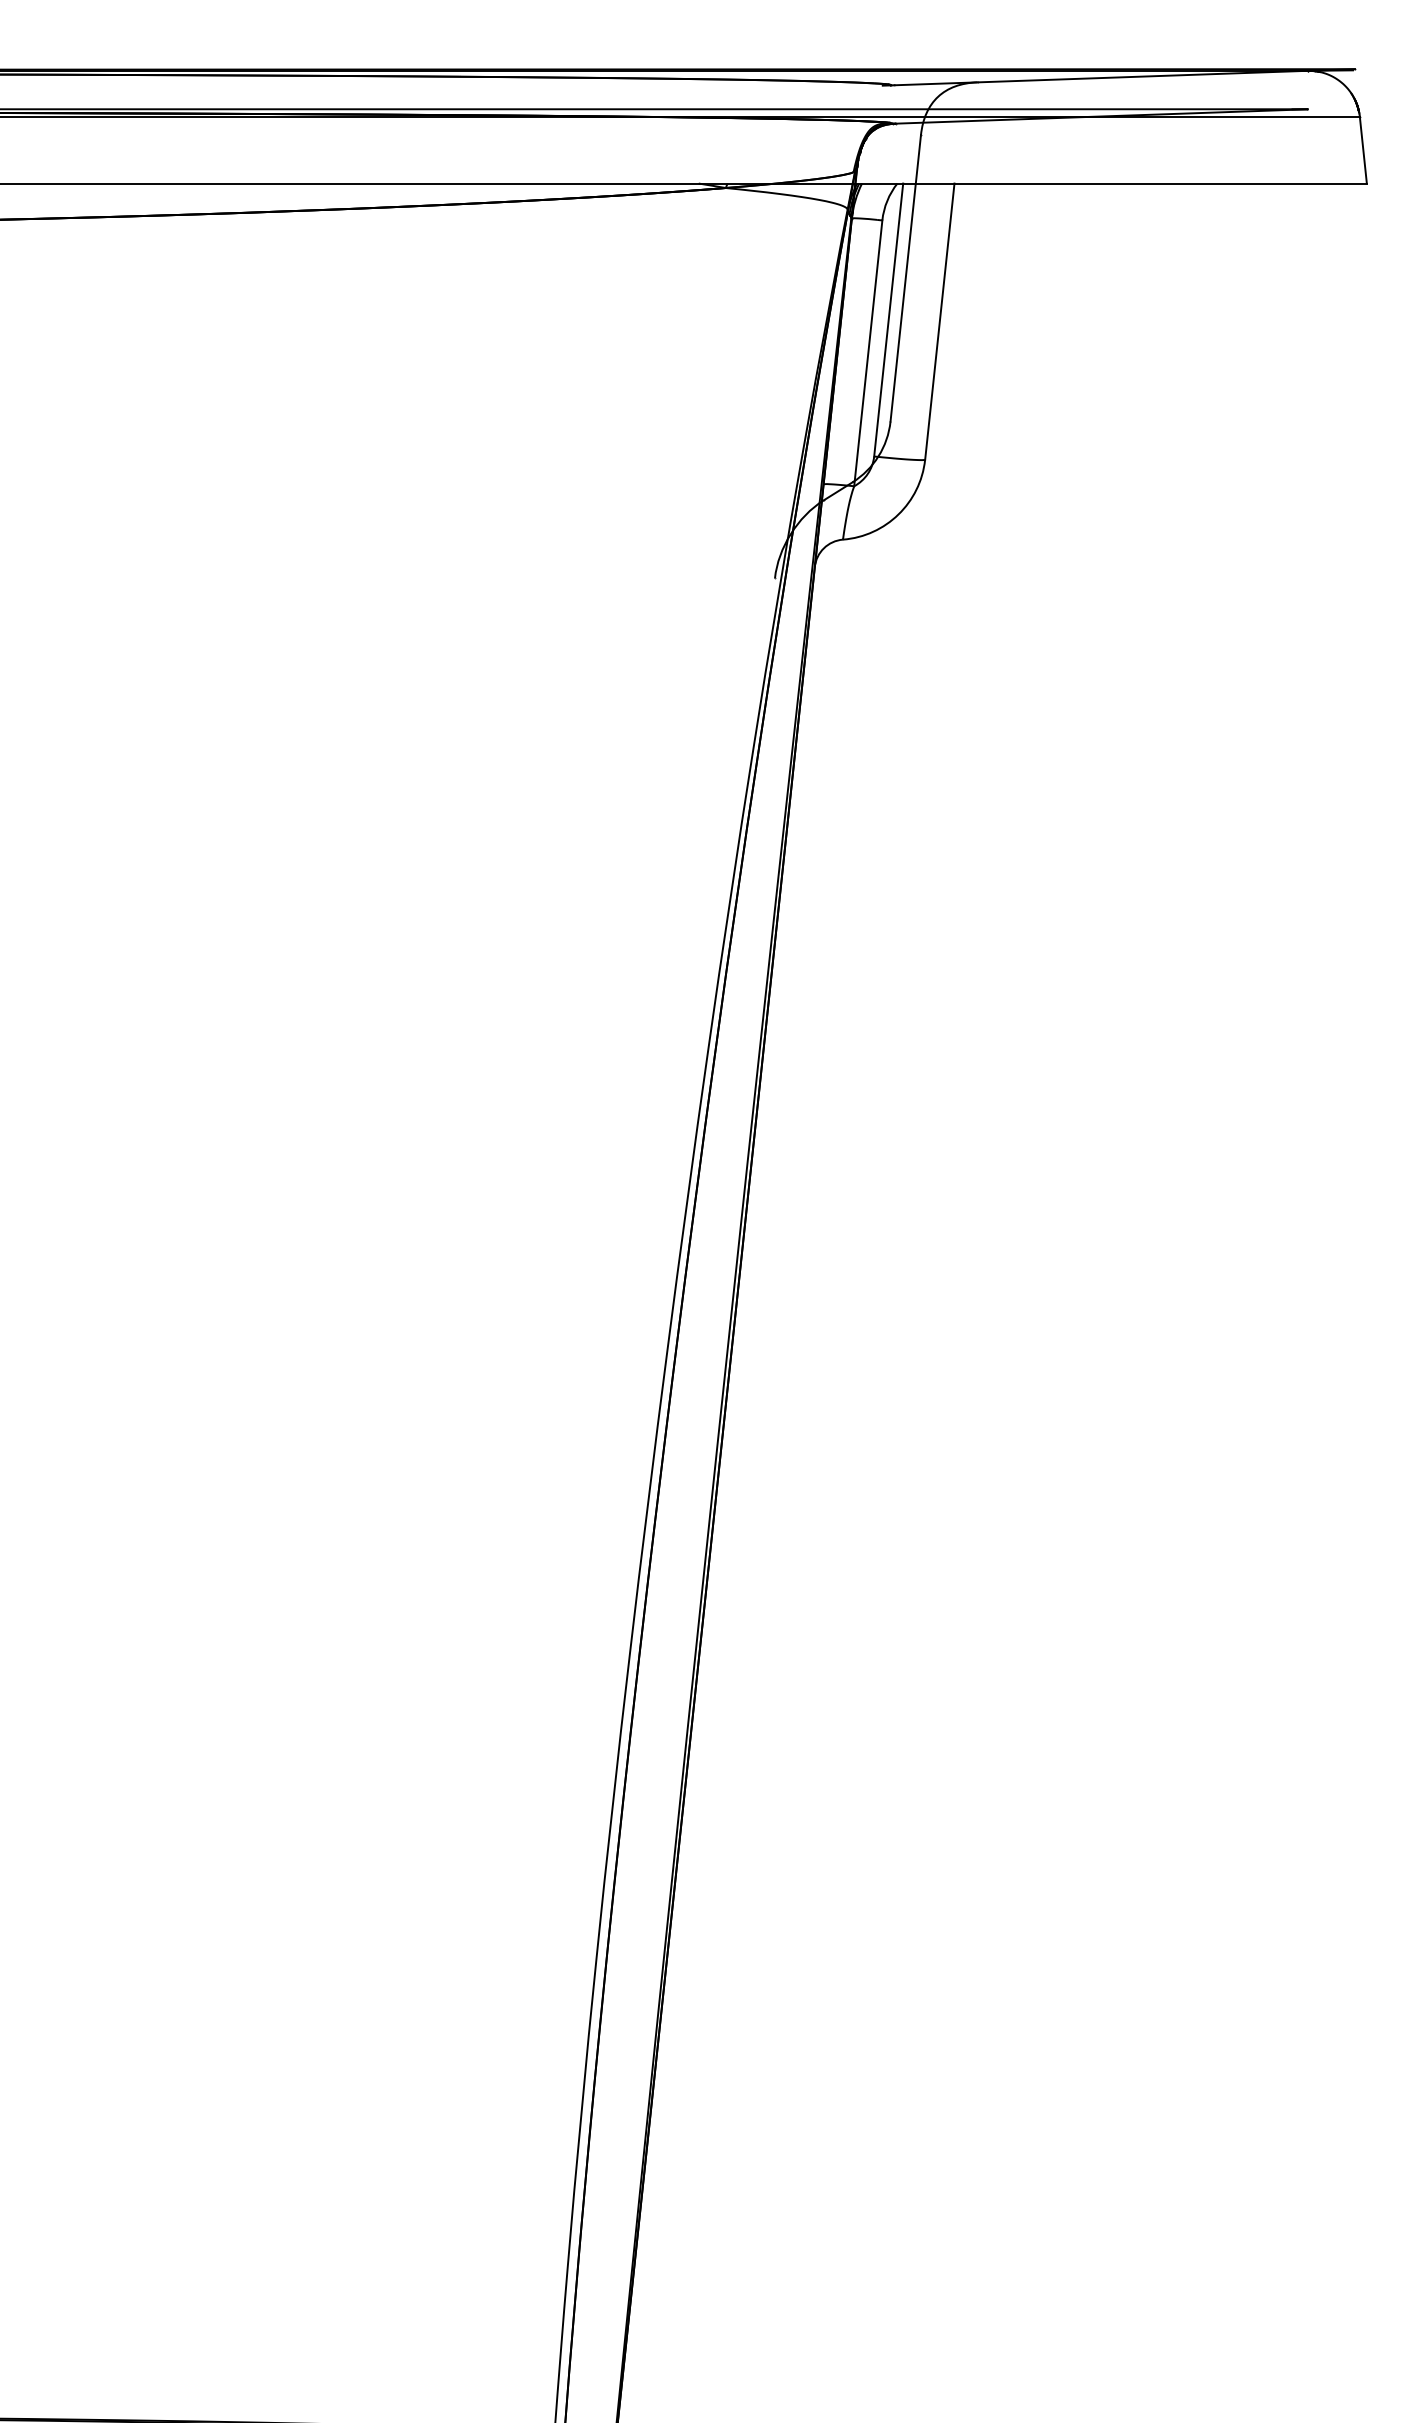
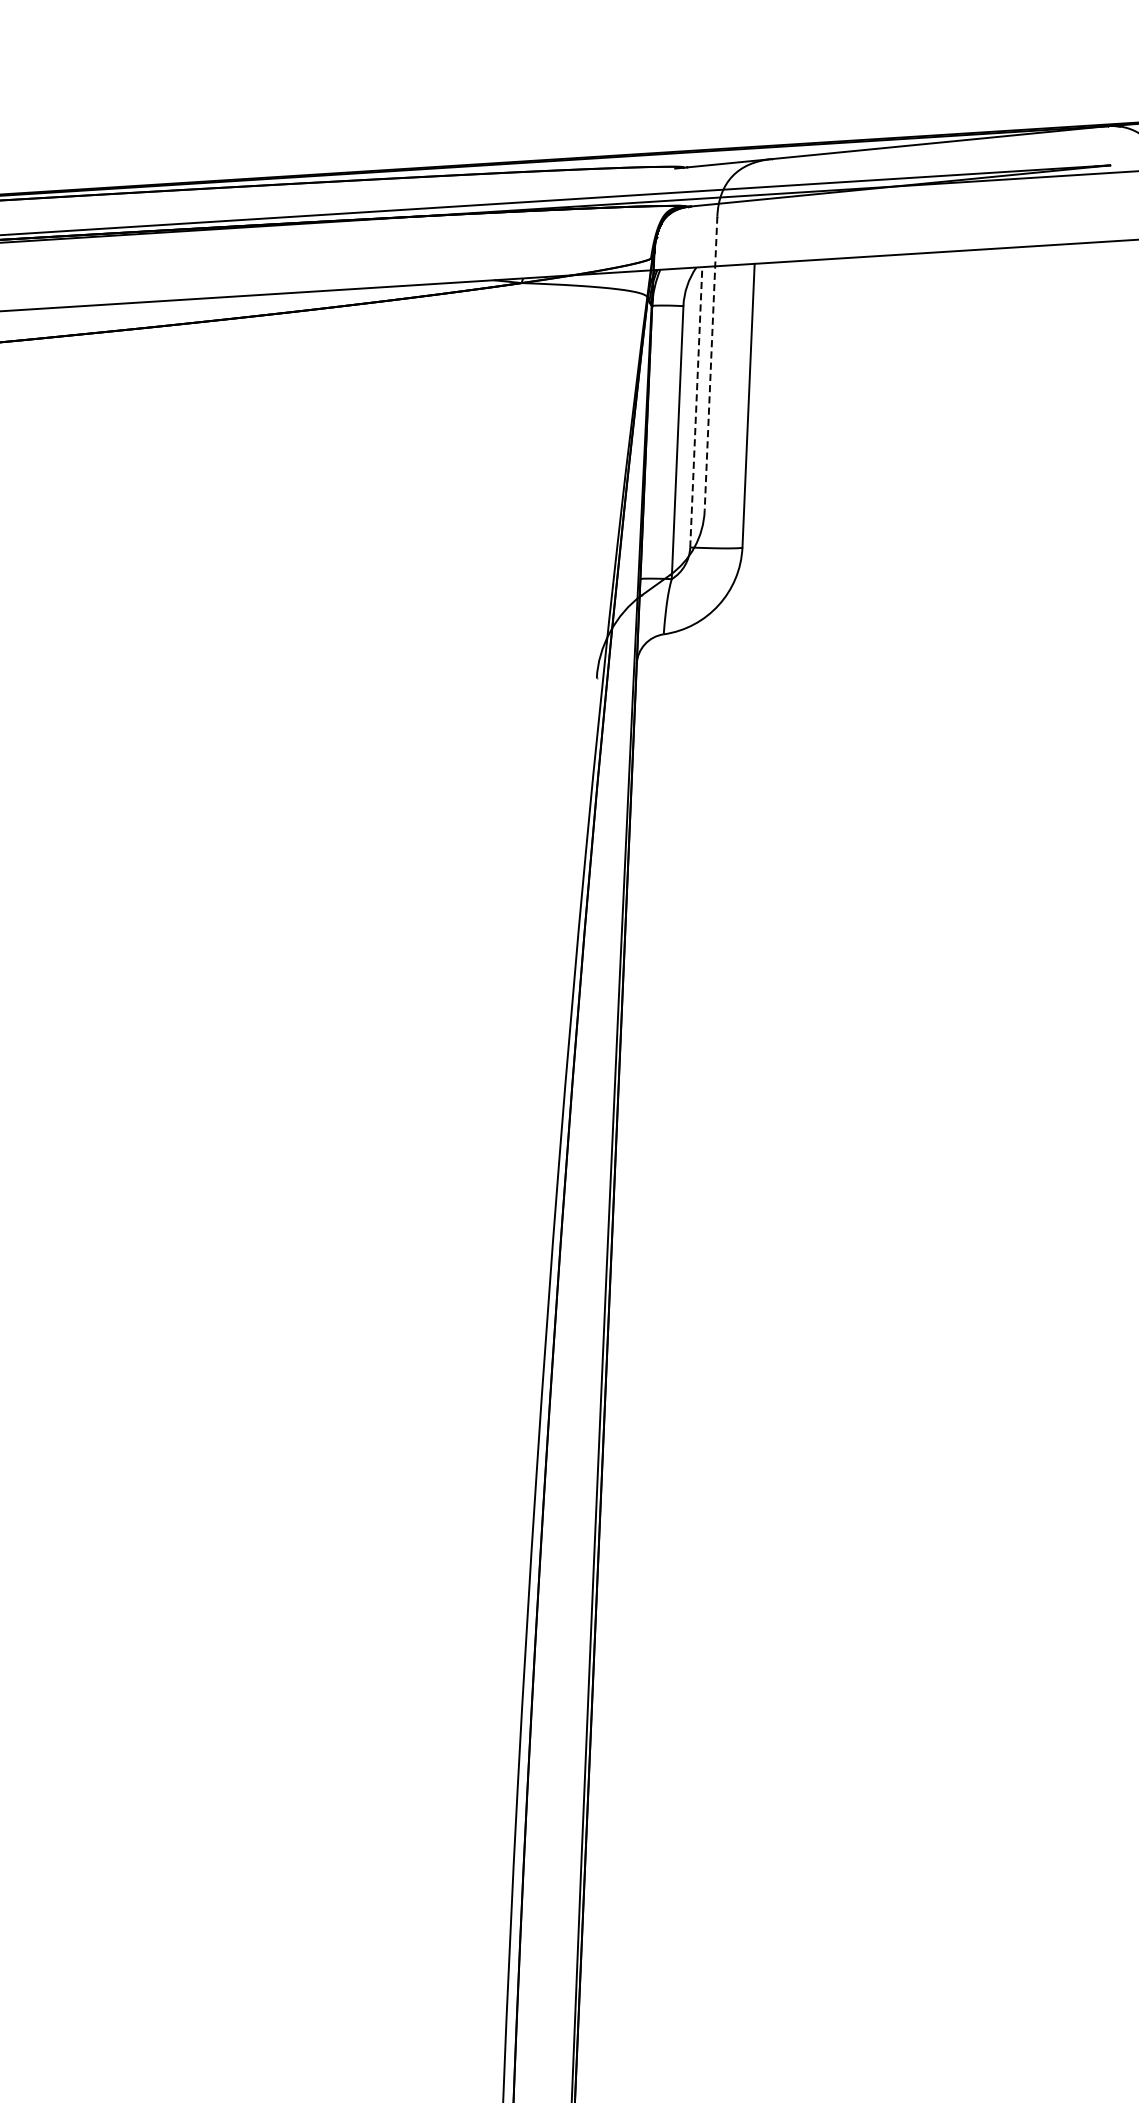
line: (905, 278) -> (710, 363), solid -> dashed
line: (888, 319) -> (696, 406), solid -> dashed

